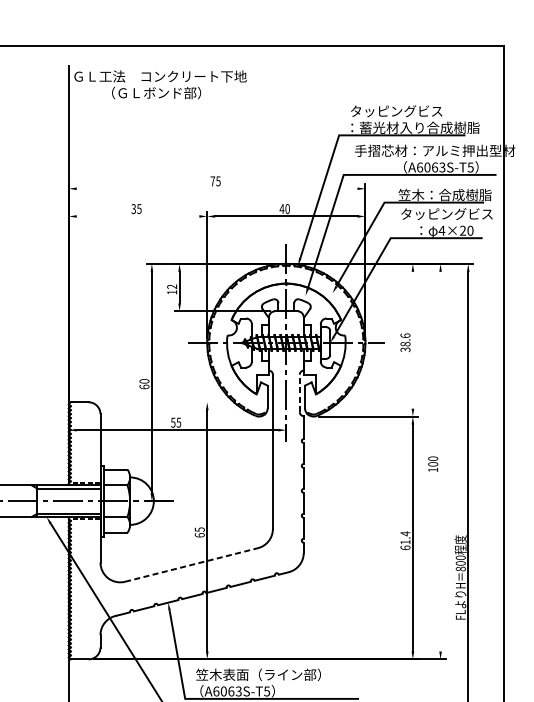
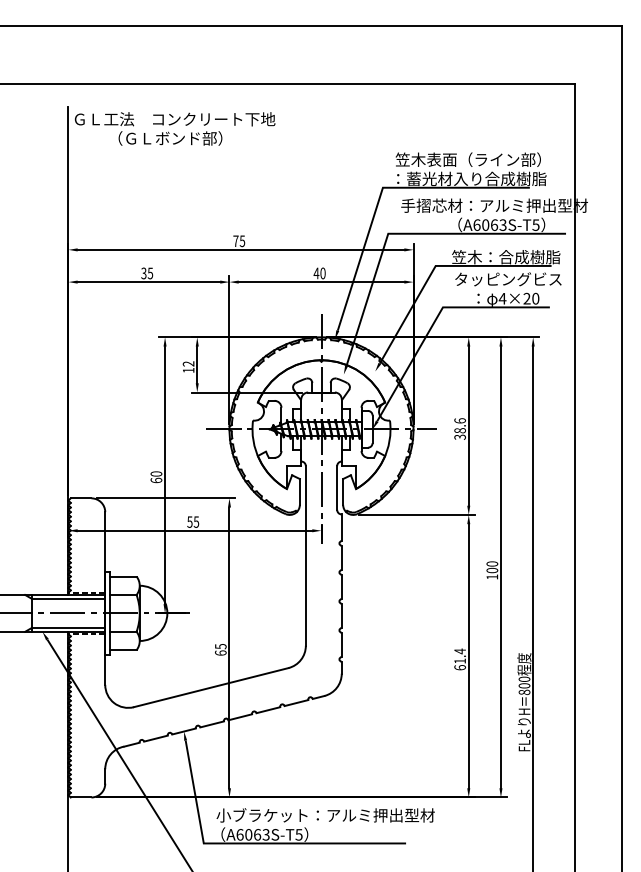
text: (411, 111) -> (467, 159), タッピングビス -> 笠木表面（ライン部）
line: (216, 188) -> (240, 249), added
line: (137, 216) -> (148, 282), added
line: (412, 339) -> (468, 425), added
line: (300, 393) -> (337, 488), dashed -> solid
line: (153, 402) -> (166, 498), added
line: (440, 461) -> (500, 567), added
line: (191, 564) -> (211, 687), dashed -> solid
text: (289, 674) -> (325, 815), 笠木表面（ライン部） -> 小ブラケット：アルミ押出型材

